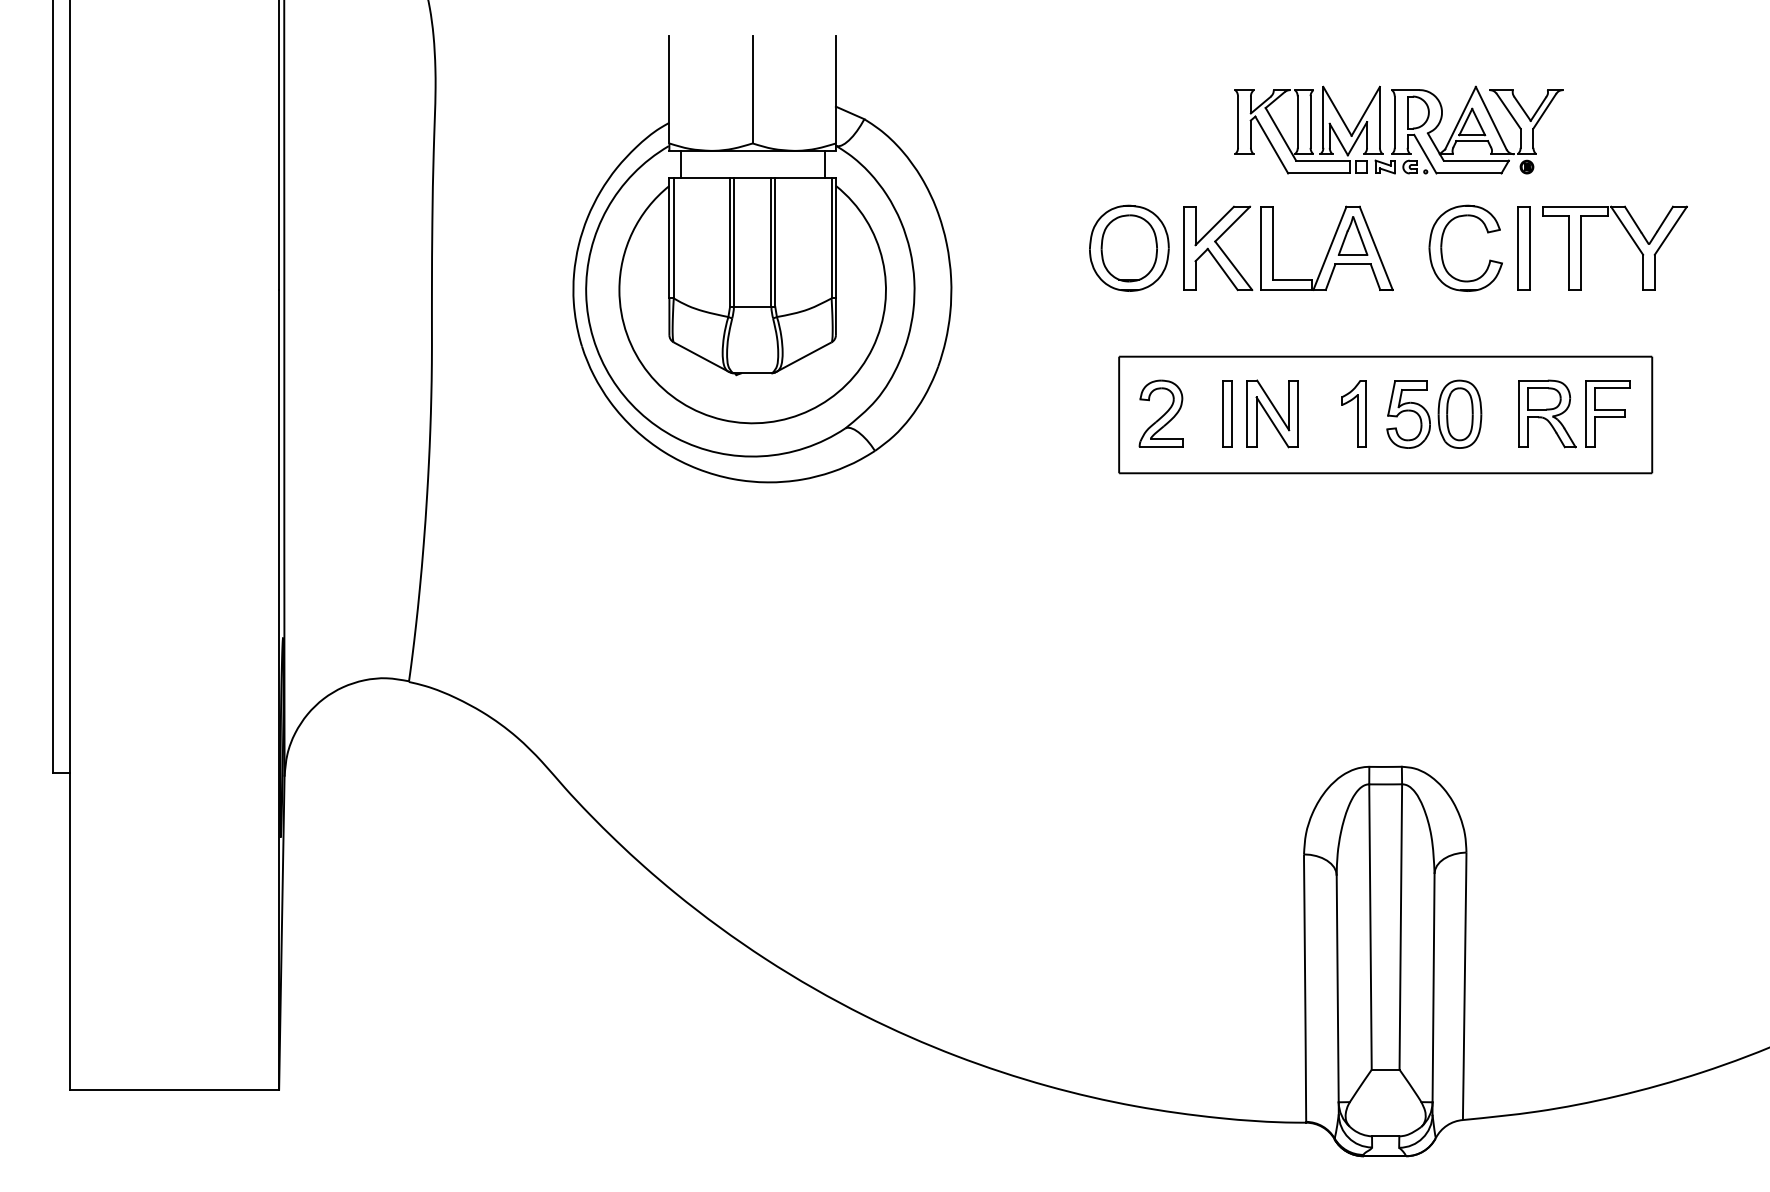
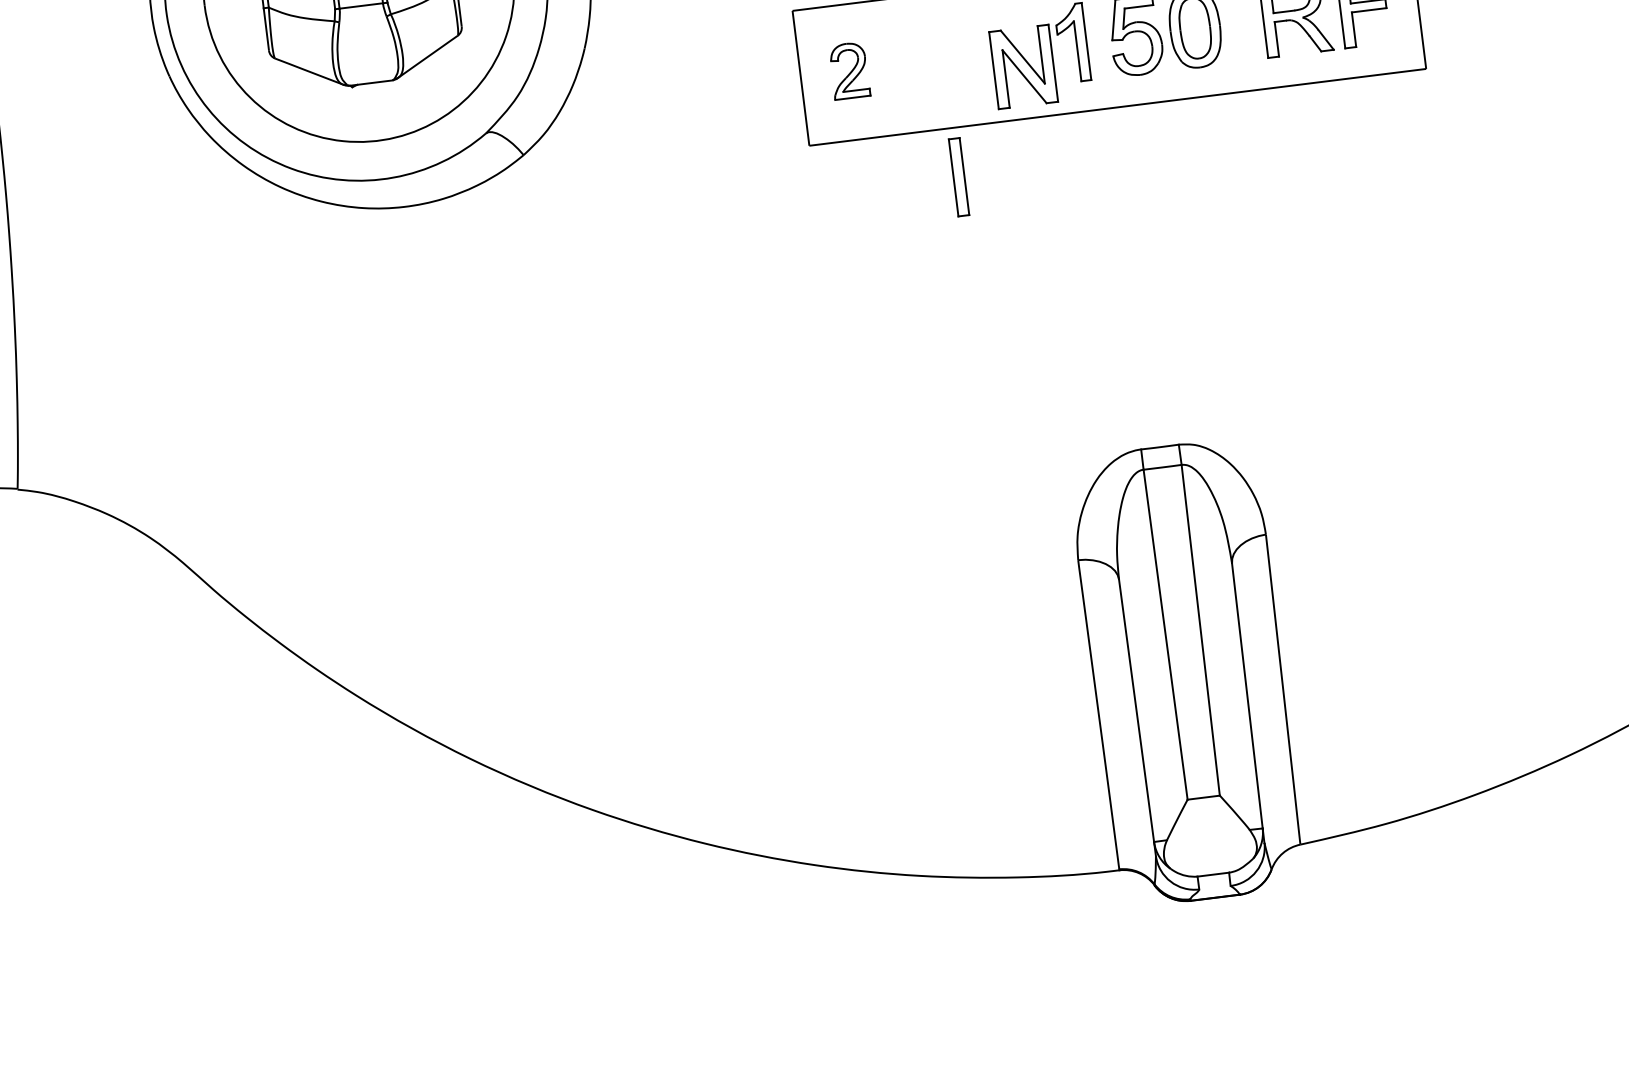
part: (1160, 413) -> (848, 70), size x0.7
part: (1227, 413) -> (959, 176), moved
part: (1272, 413) -> (1023, 66), moved

